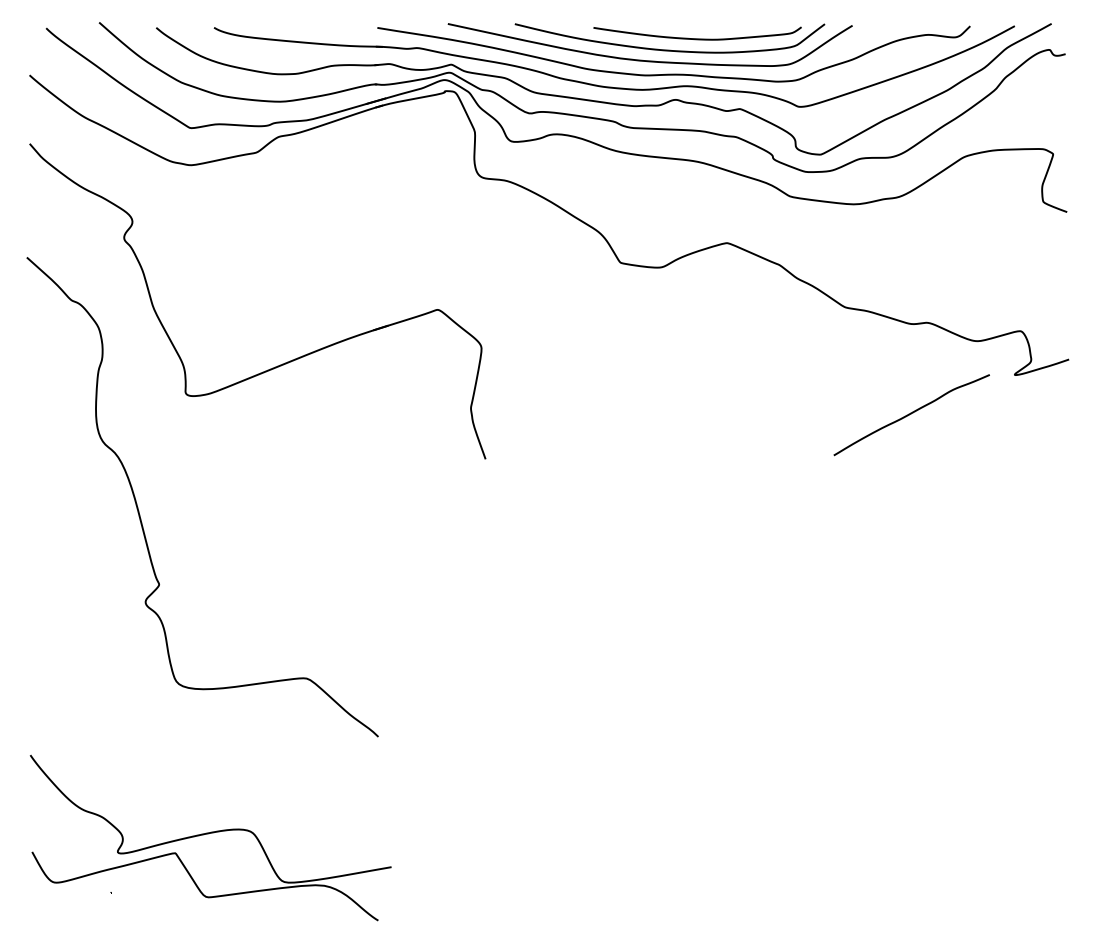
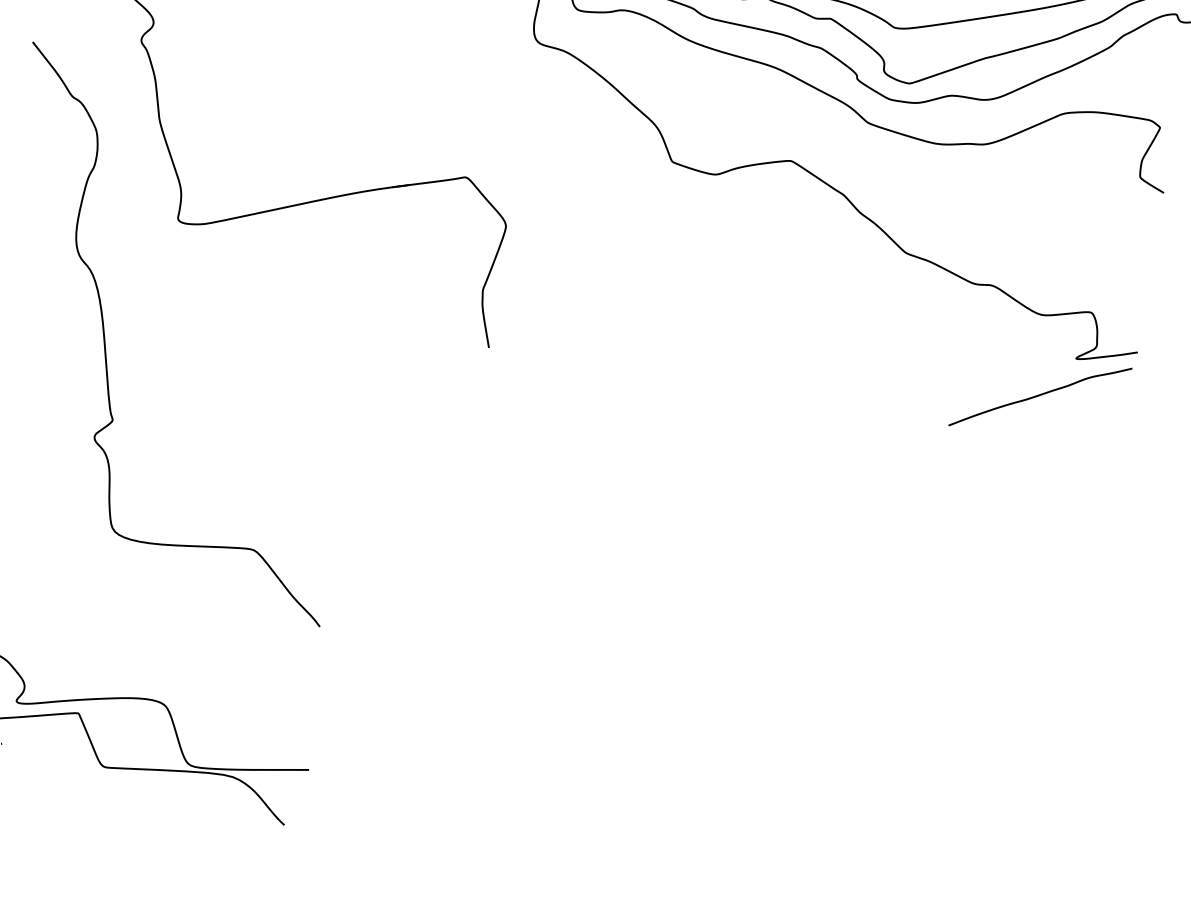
curve: (911, 414) -> (1040, 396), moved

